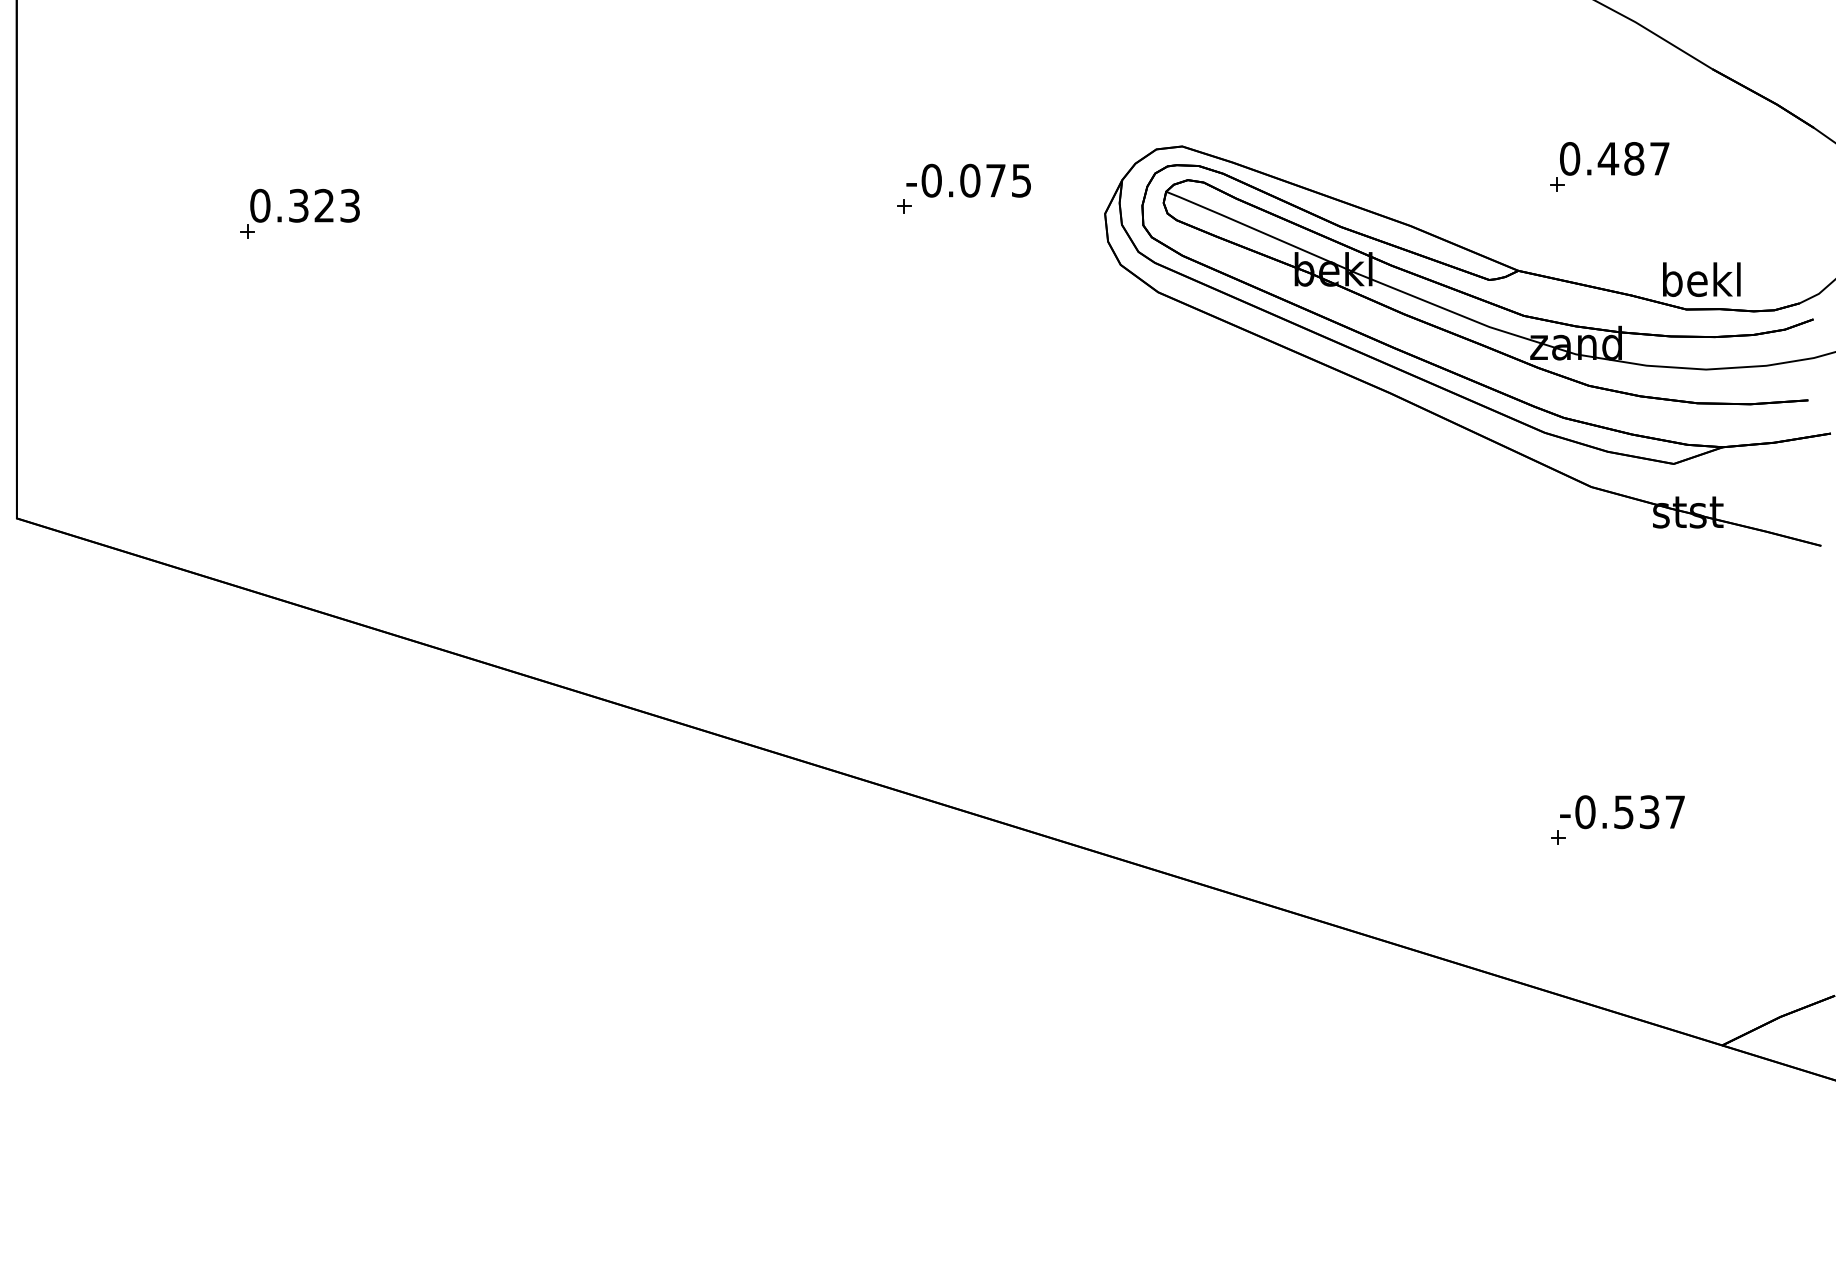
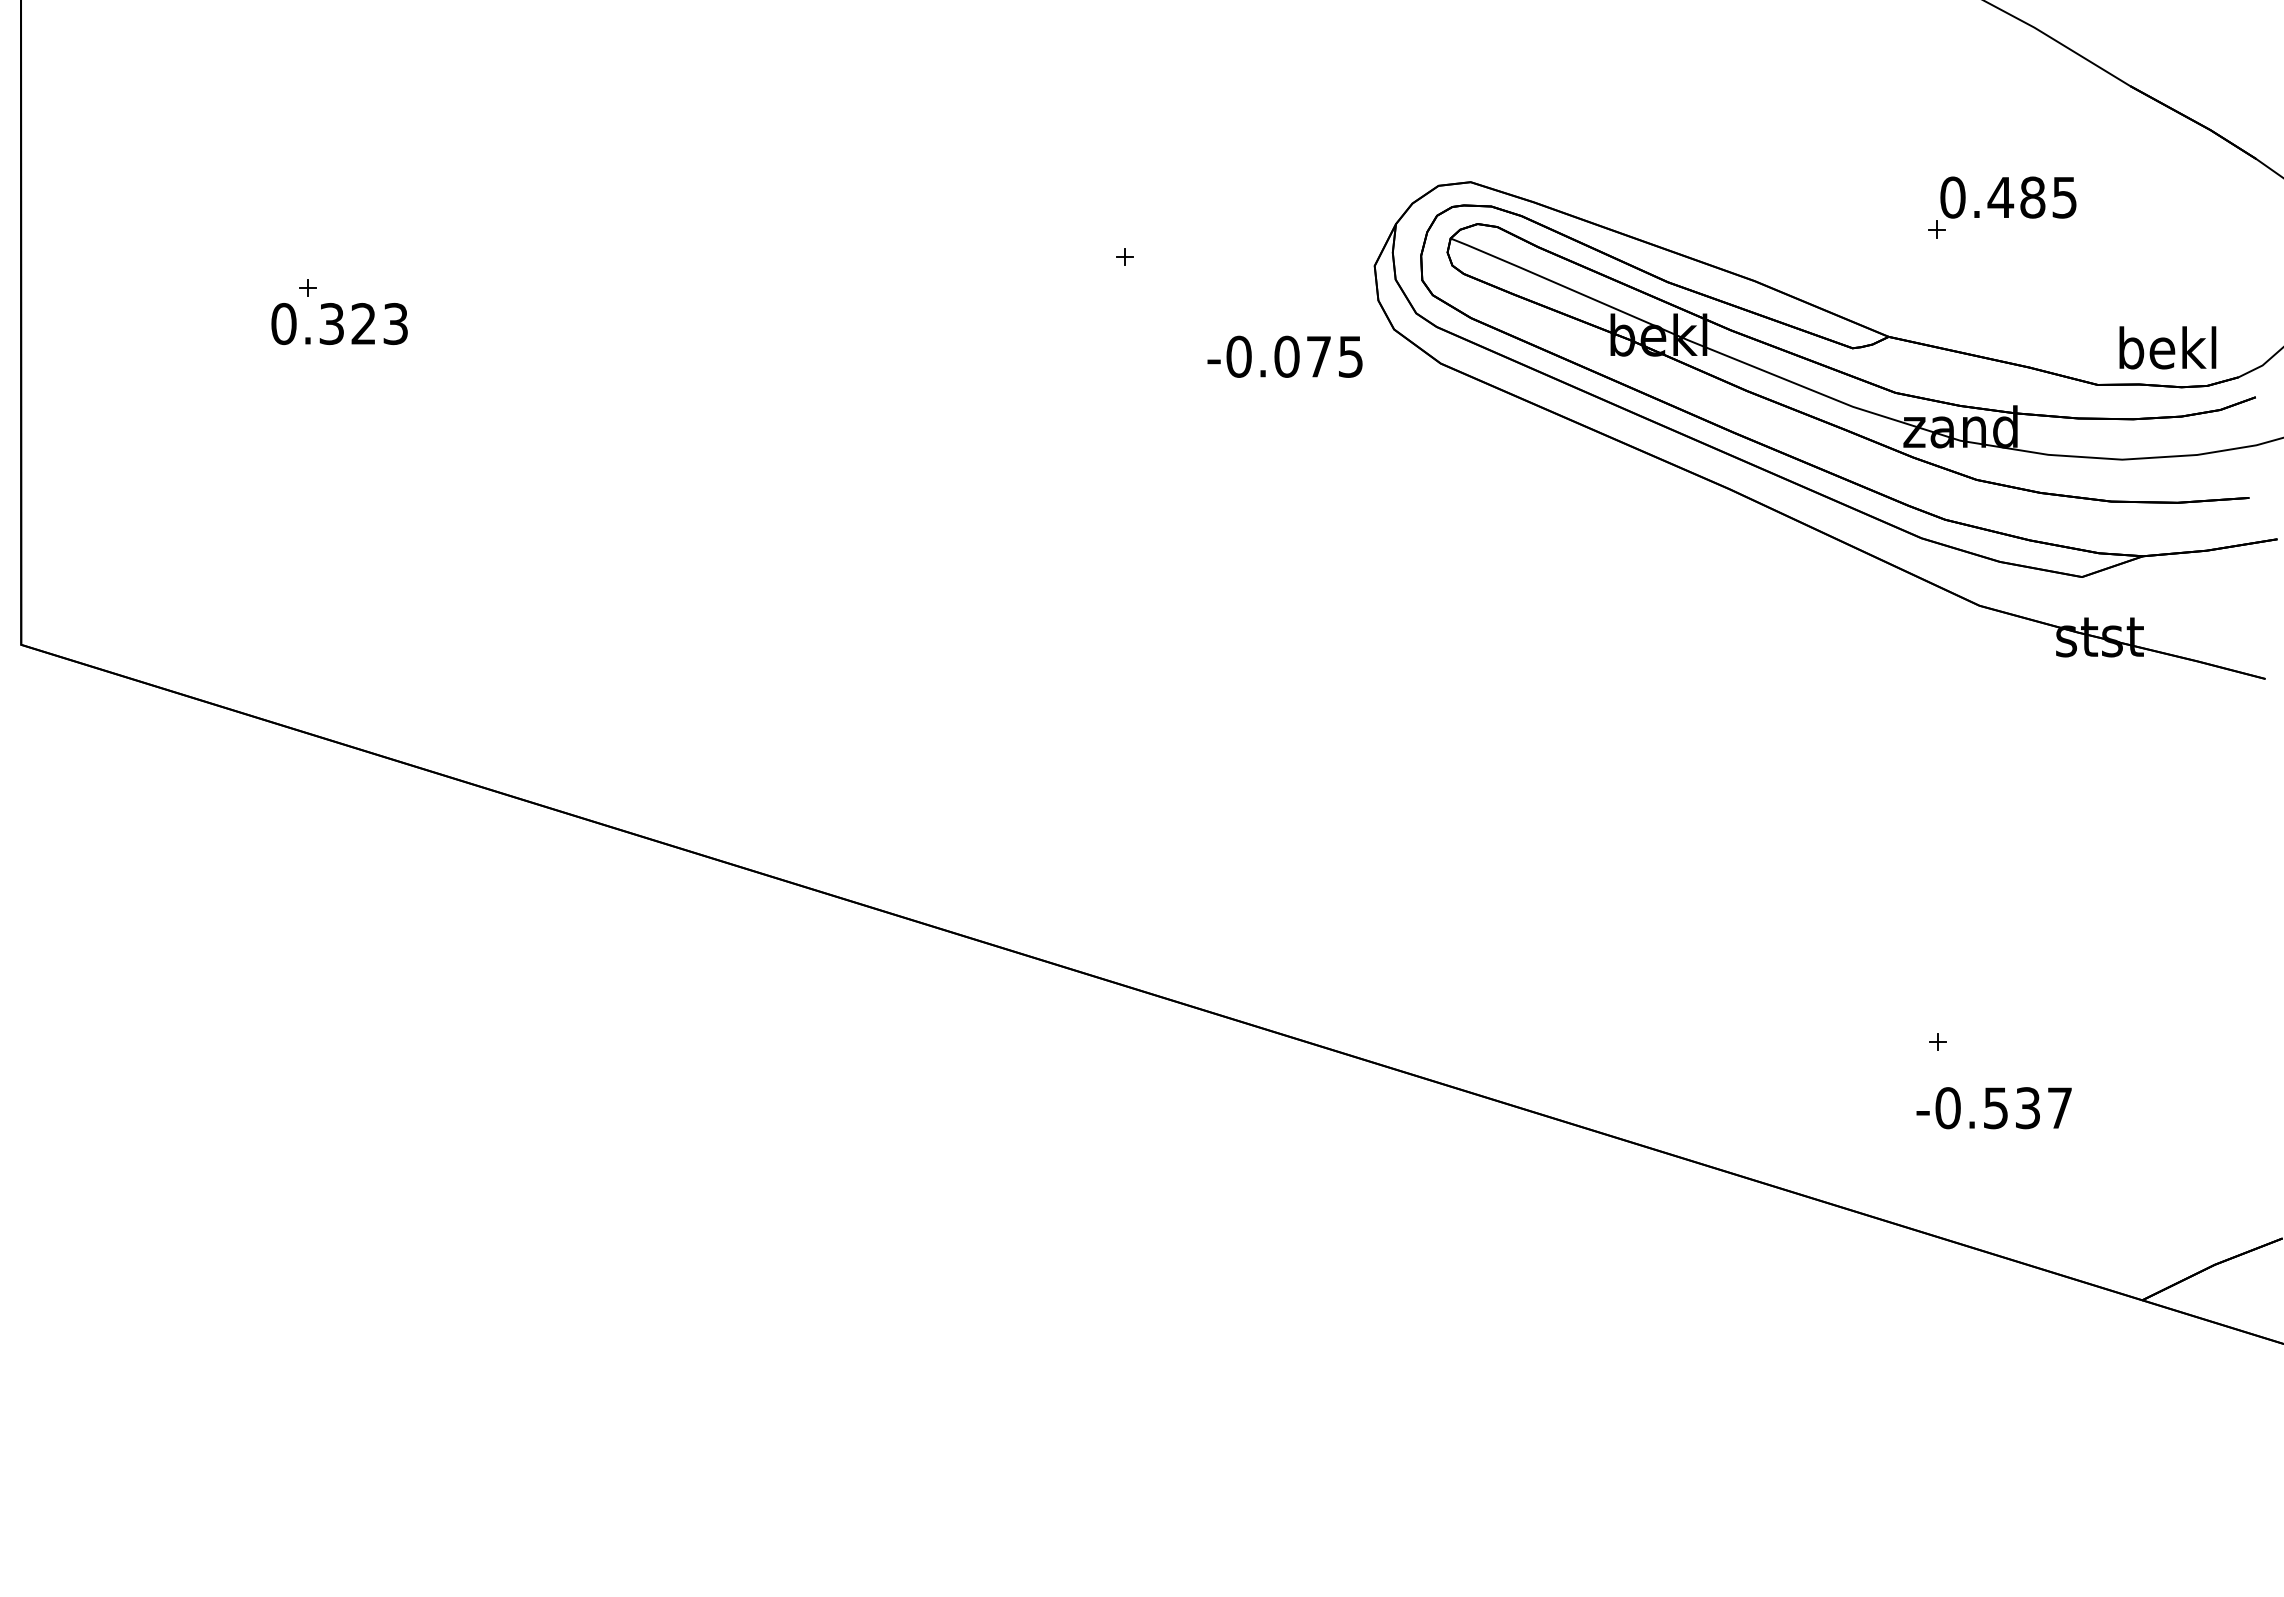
text: (1659, 158) -> (2064, 197), 0.487 -> 0.485
text: (968, 180) -> (1284, 356), moved
text: (304, 205) -> (339, 323), moved
text: (1701, 279) -> (2167, 347), moved
text: (1621, 812) -> (1993, 1108), moved

